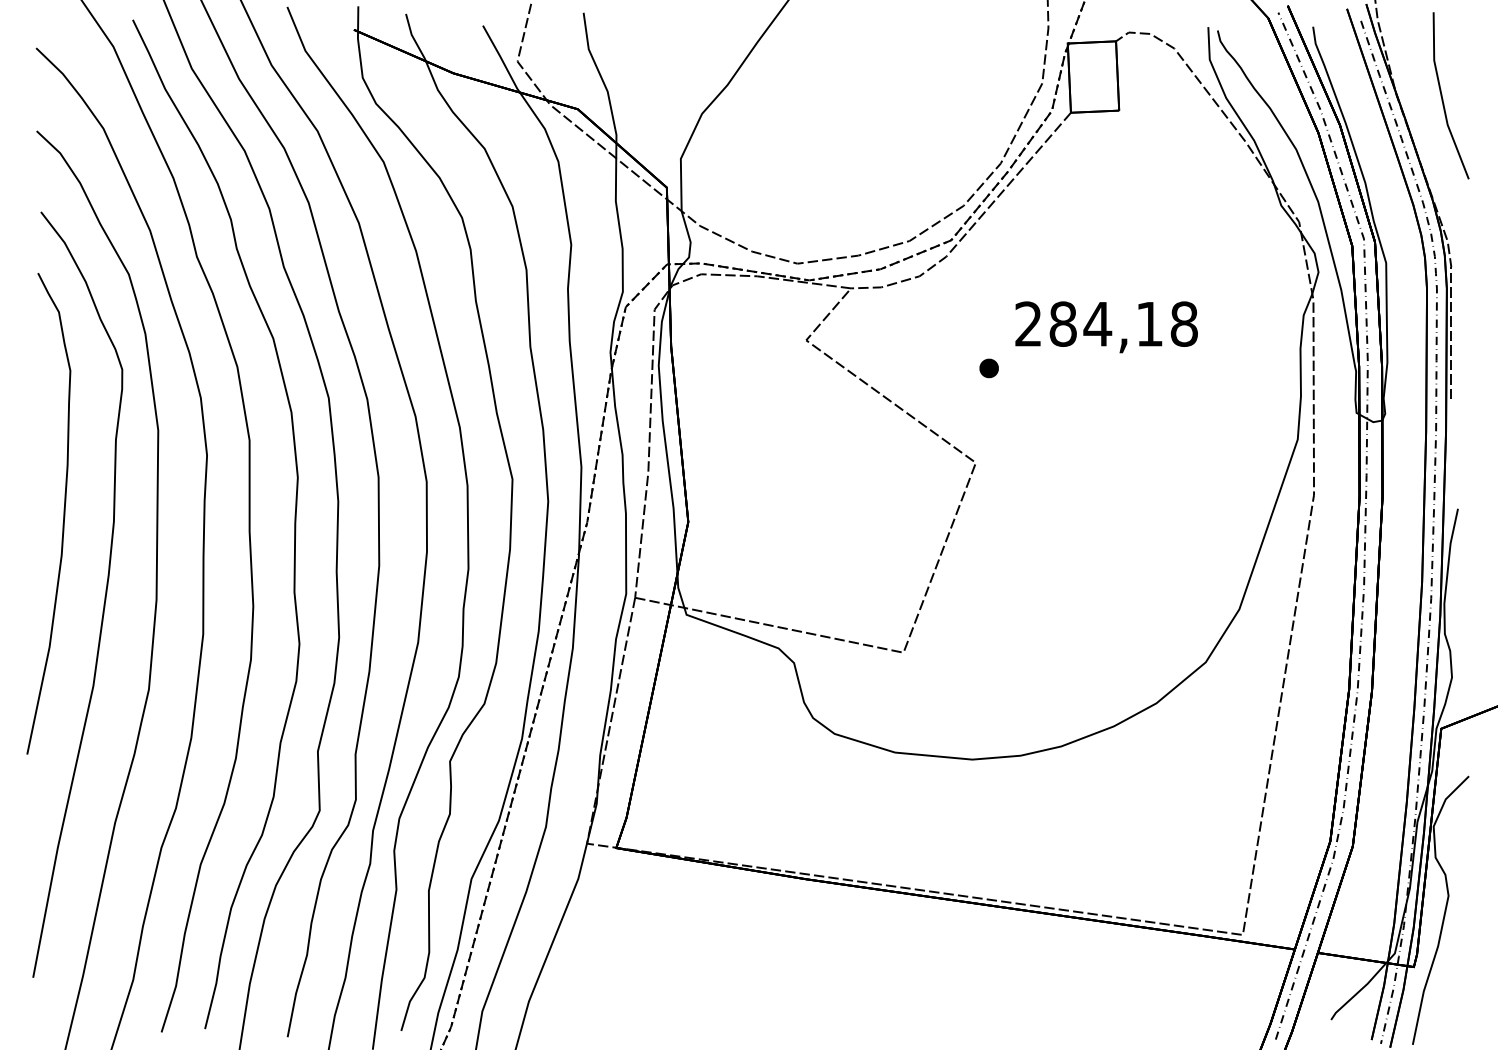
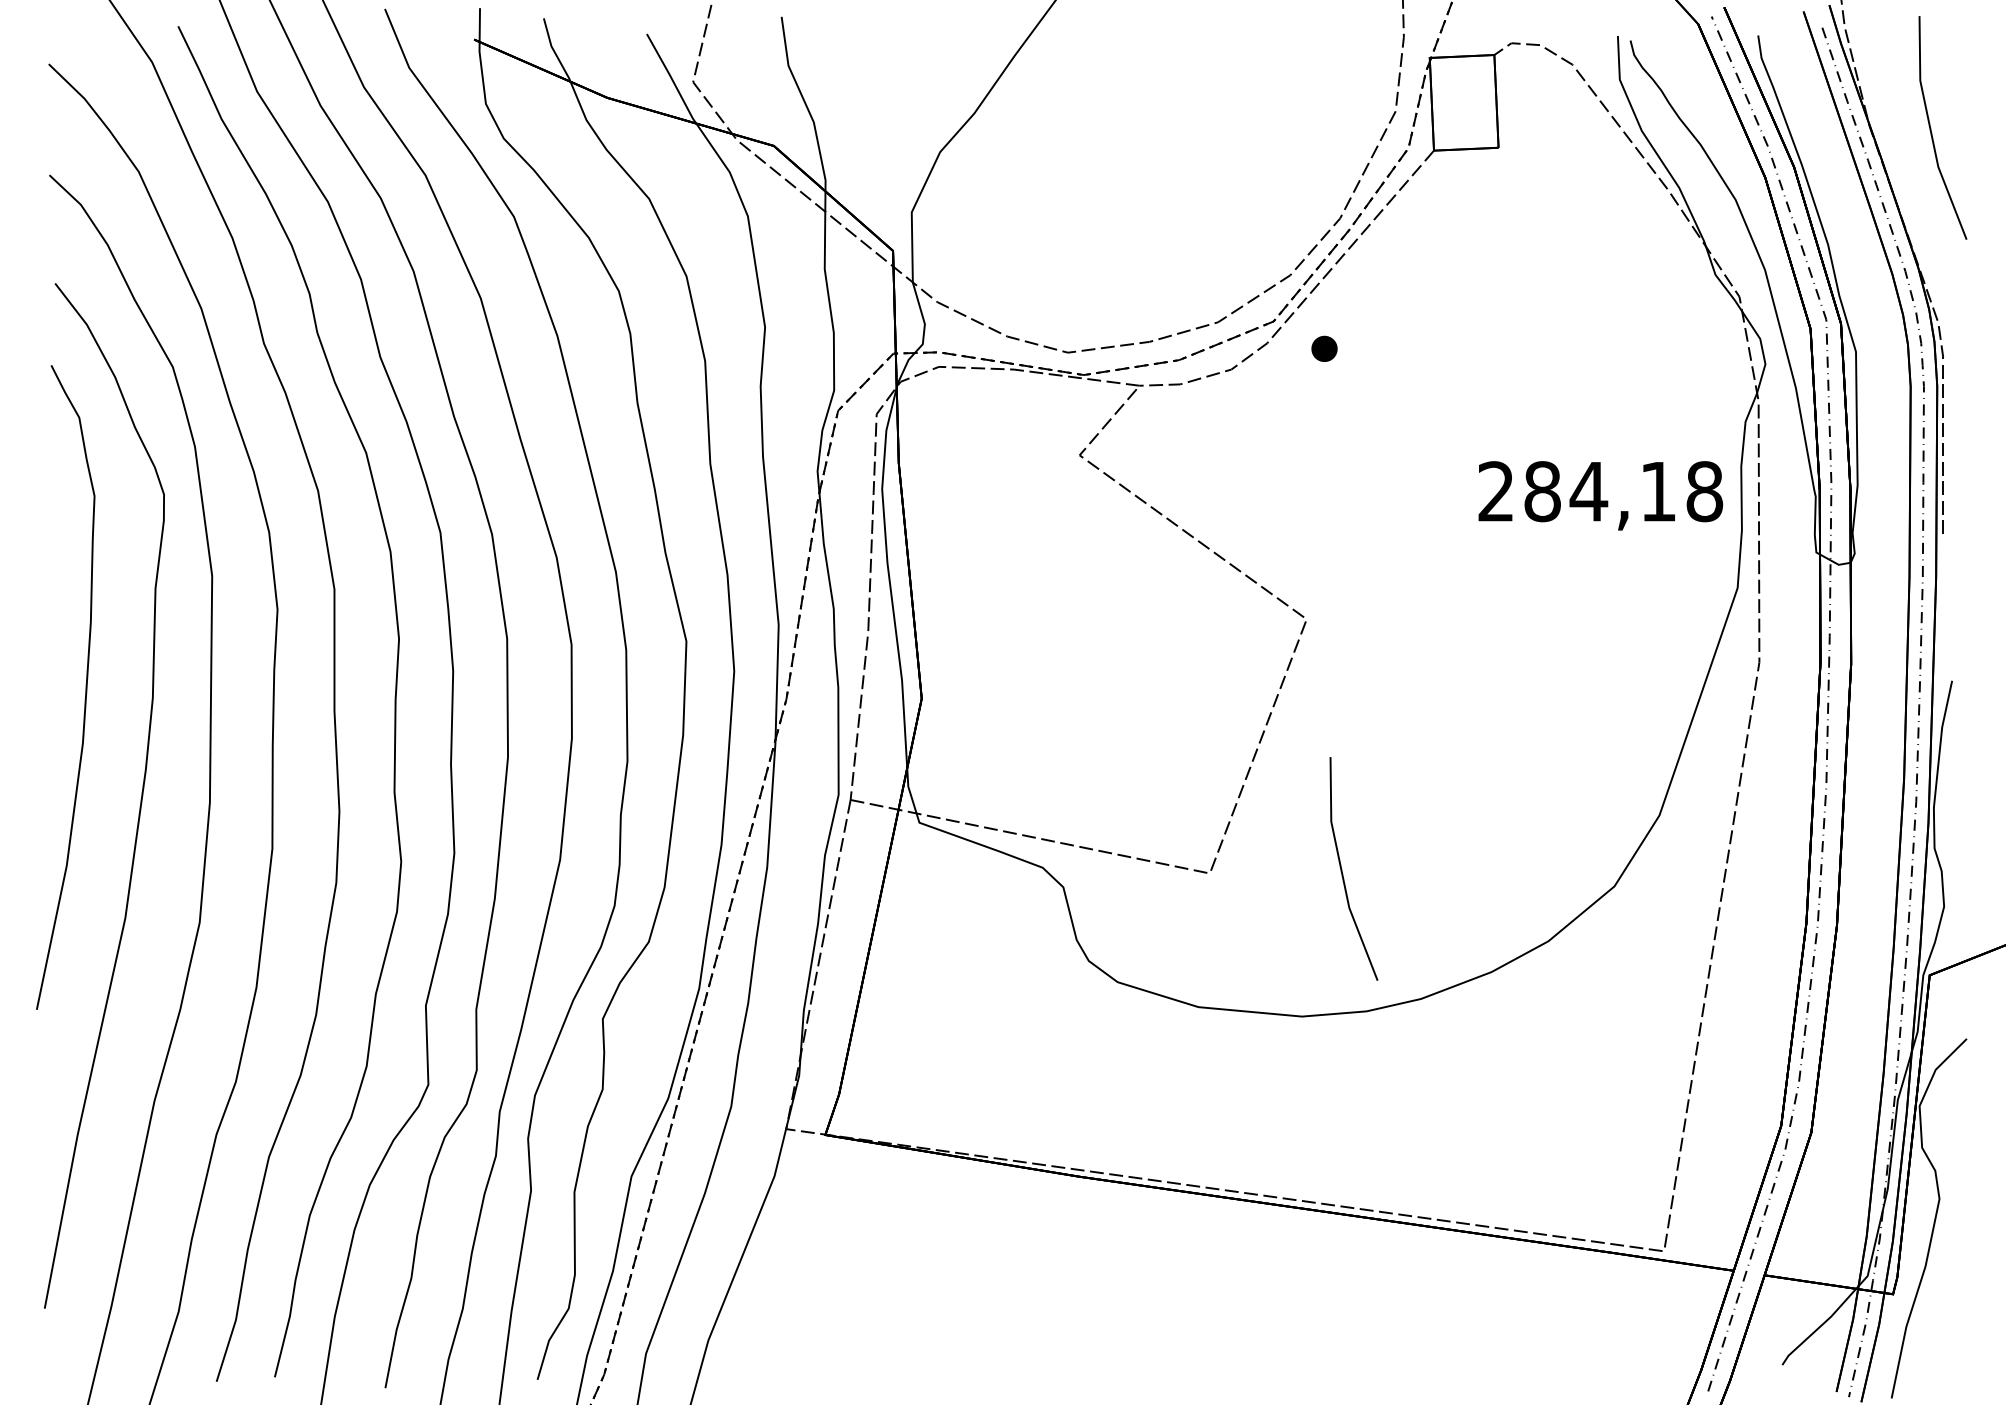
text: (1106, 327) -> (1600, 495), moved
part: (989, 368) -> (1324, 348), moved
line: (1002, 649) -> (1342, 869), added

